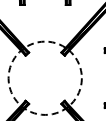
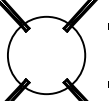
circle: (44, 77) -> (45, 54), dashed -> solid

